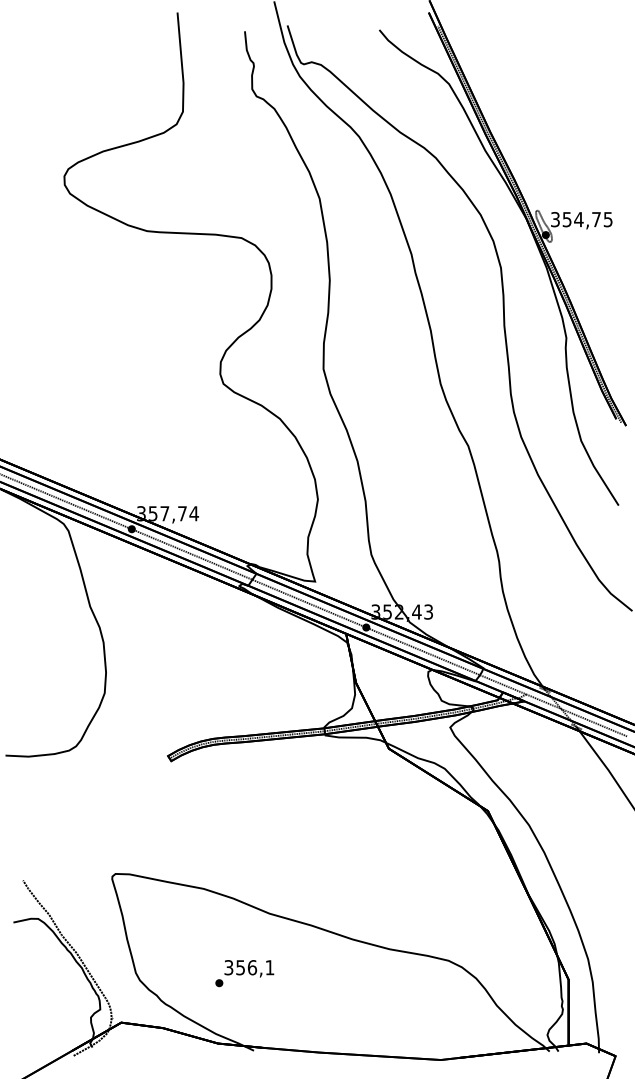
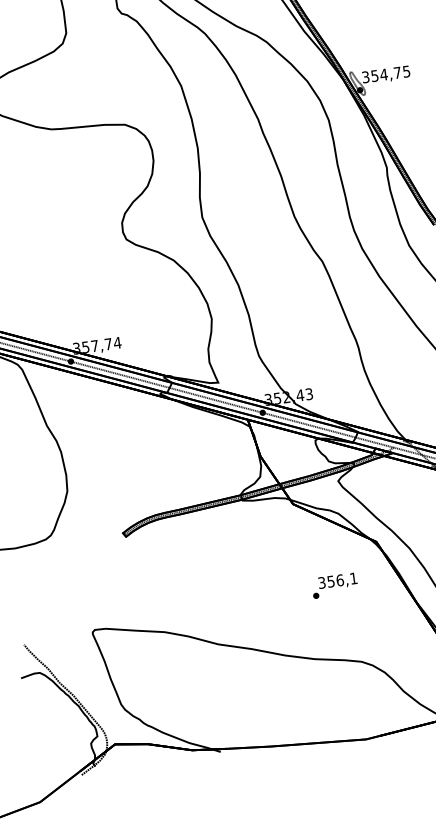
text: (244, 973) -> (334, 585), moved

